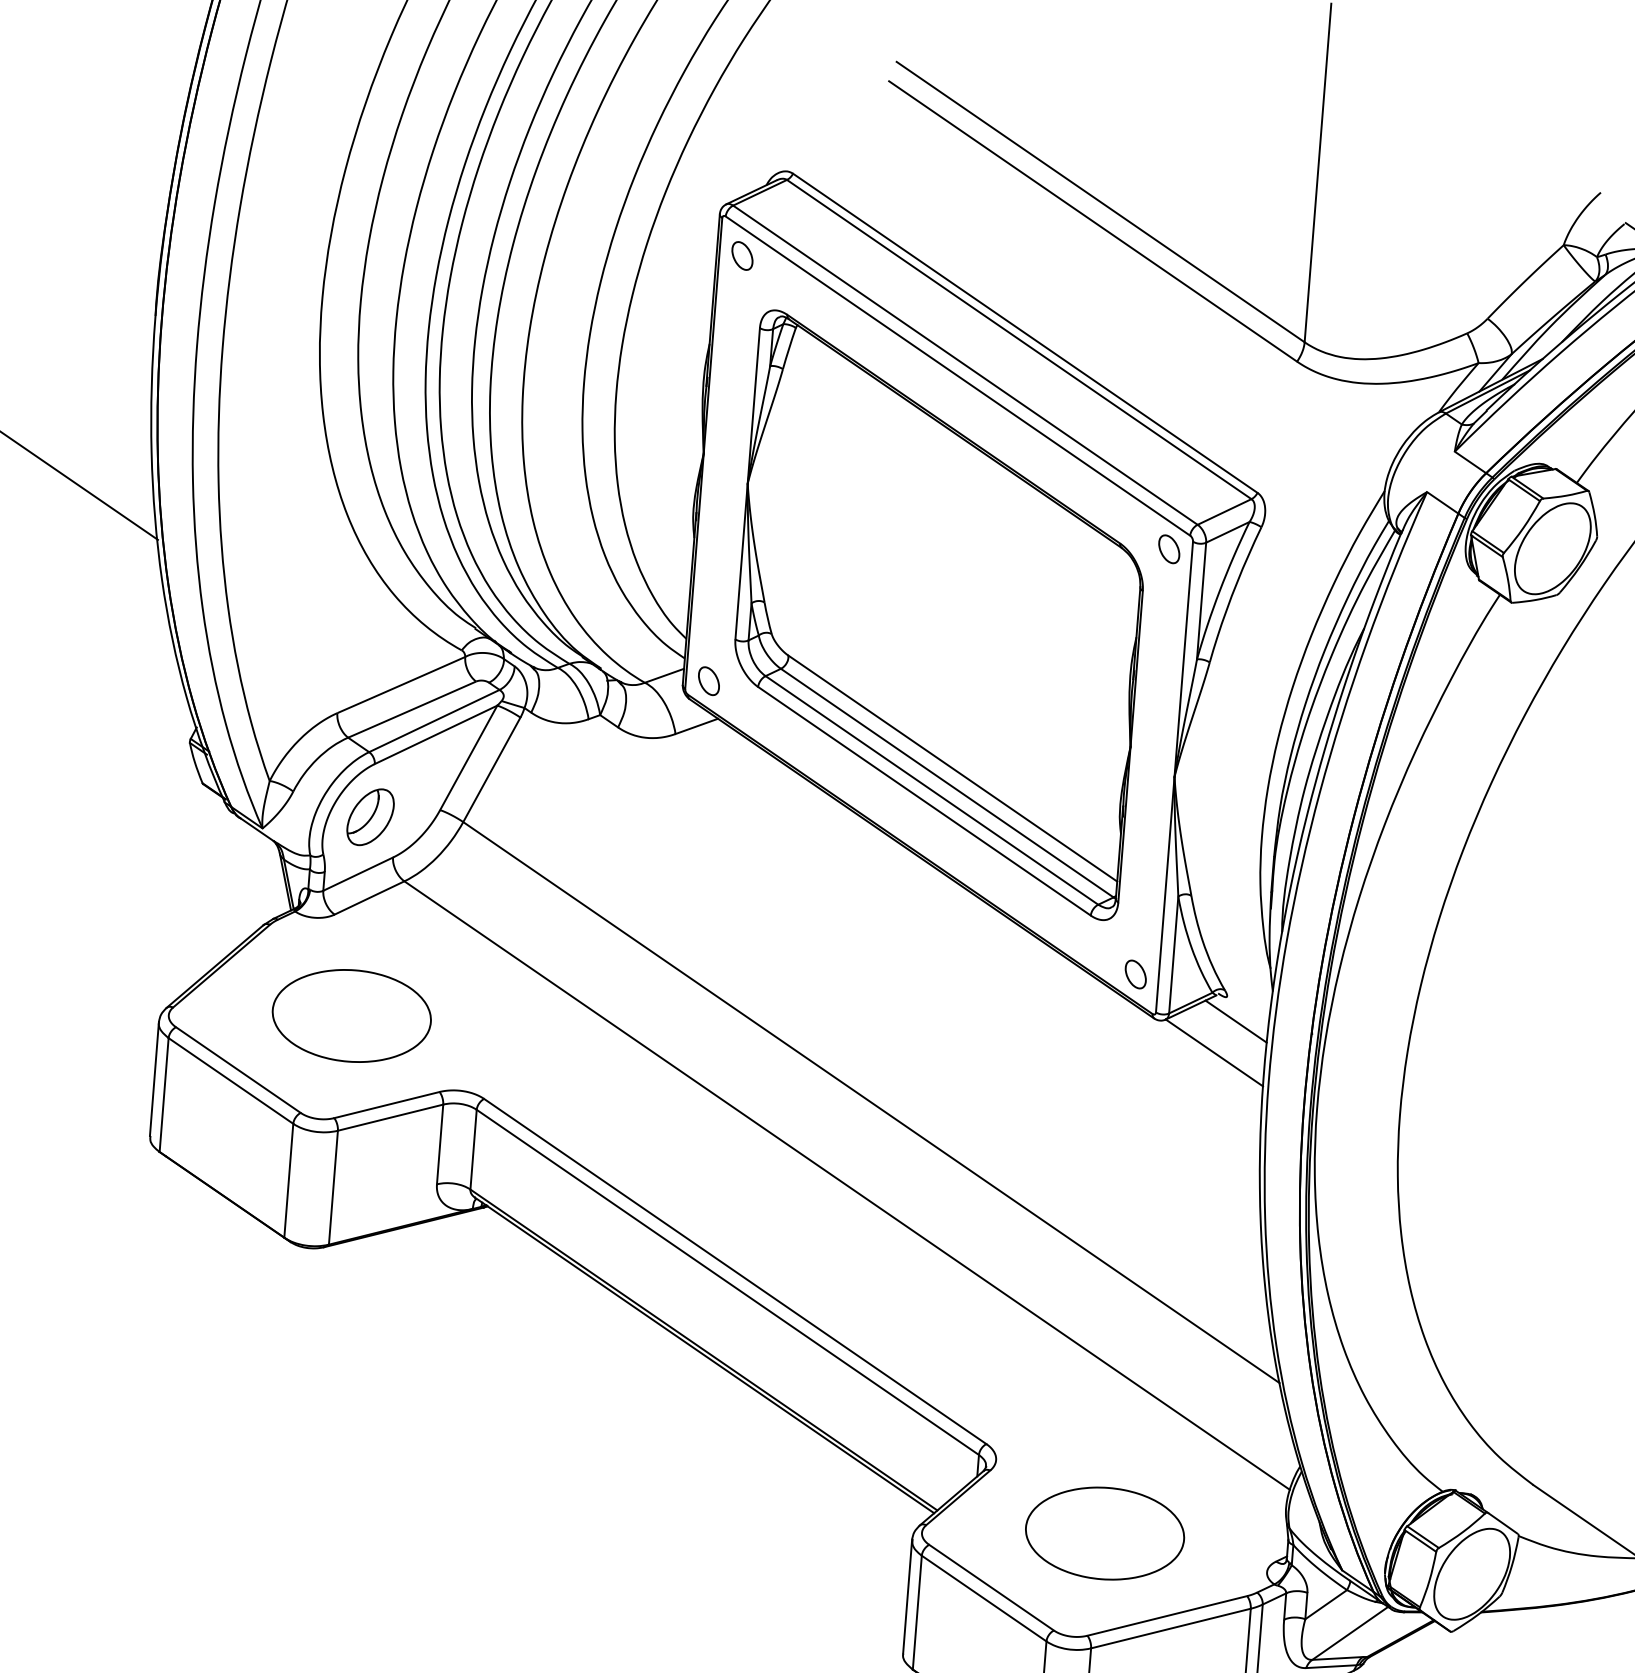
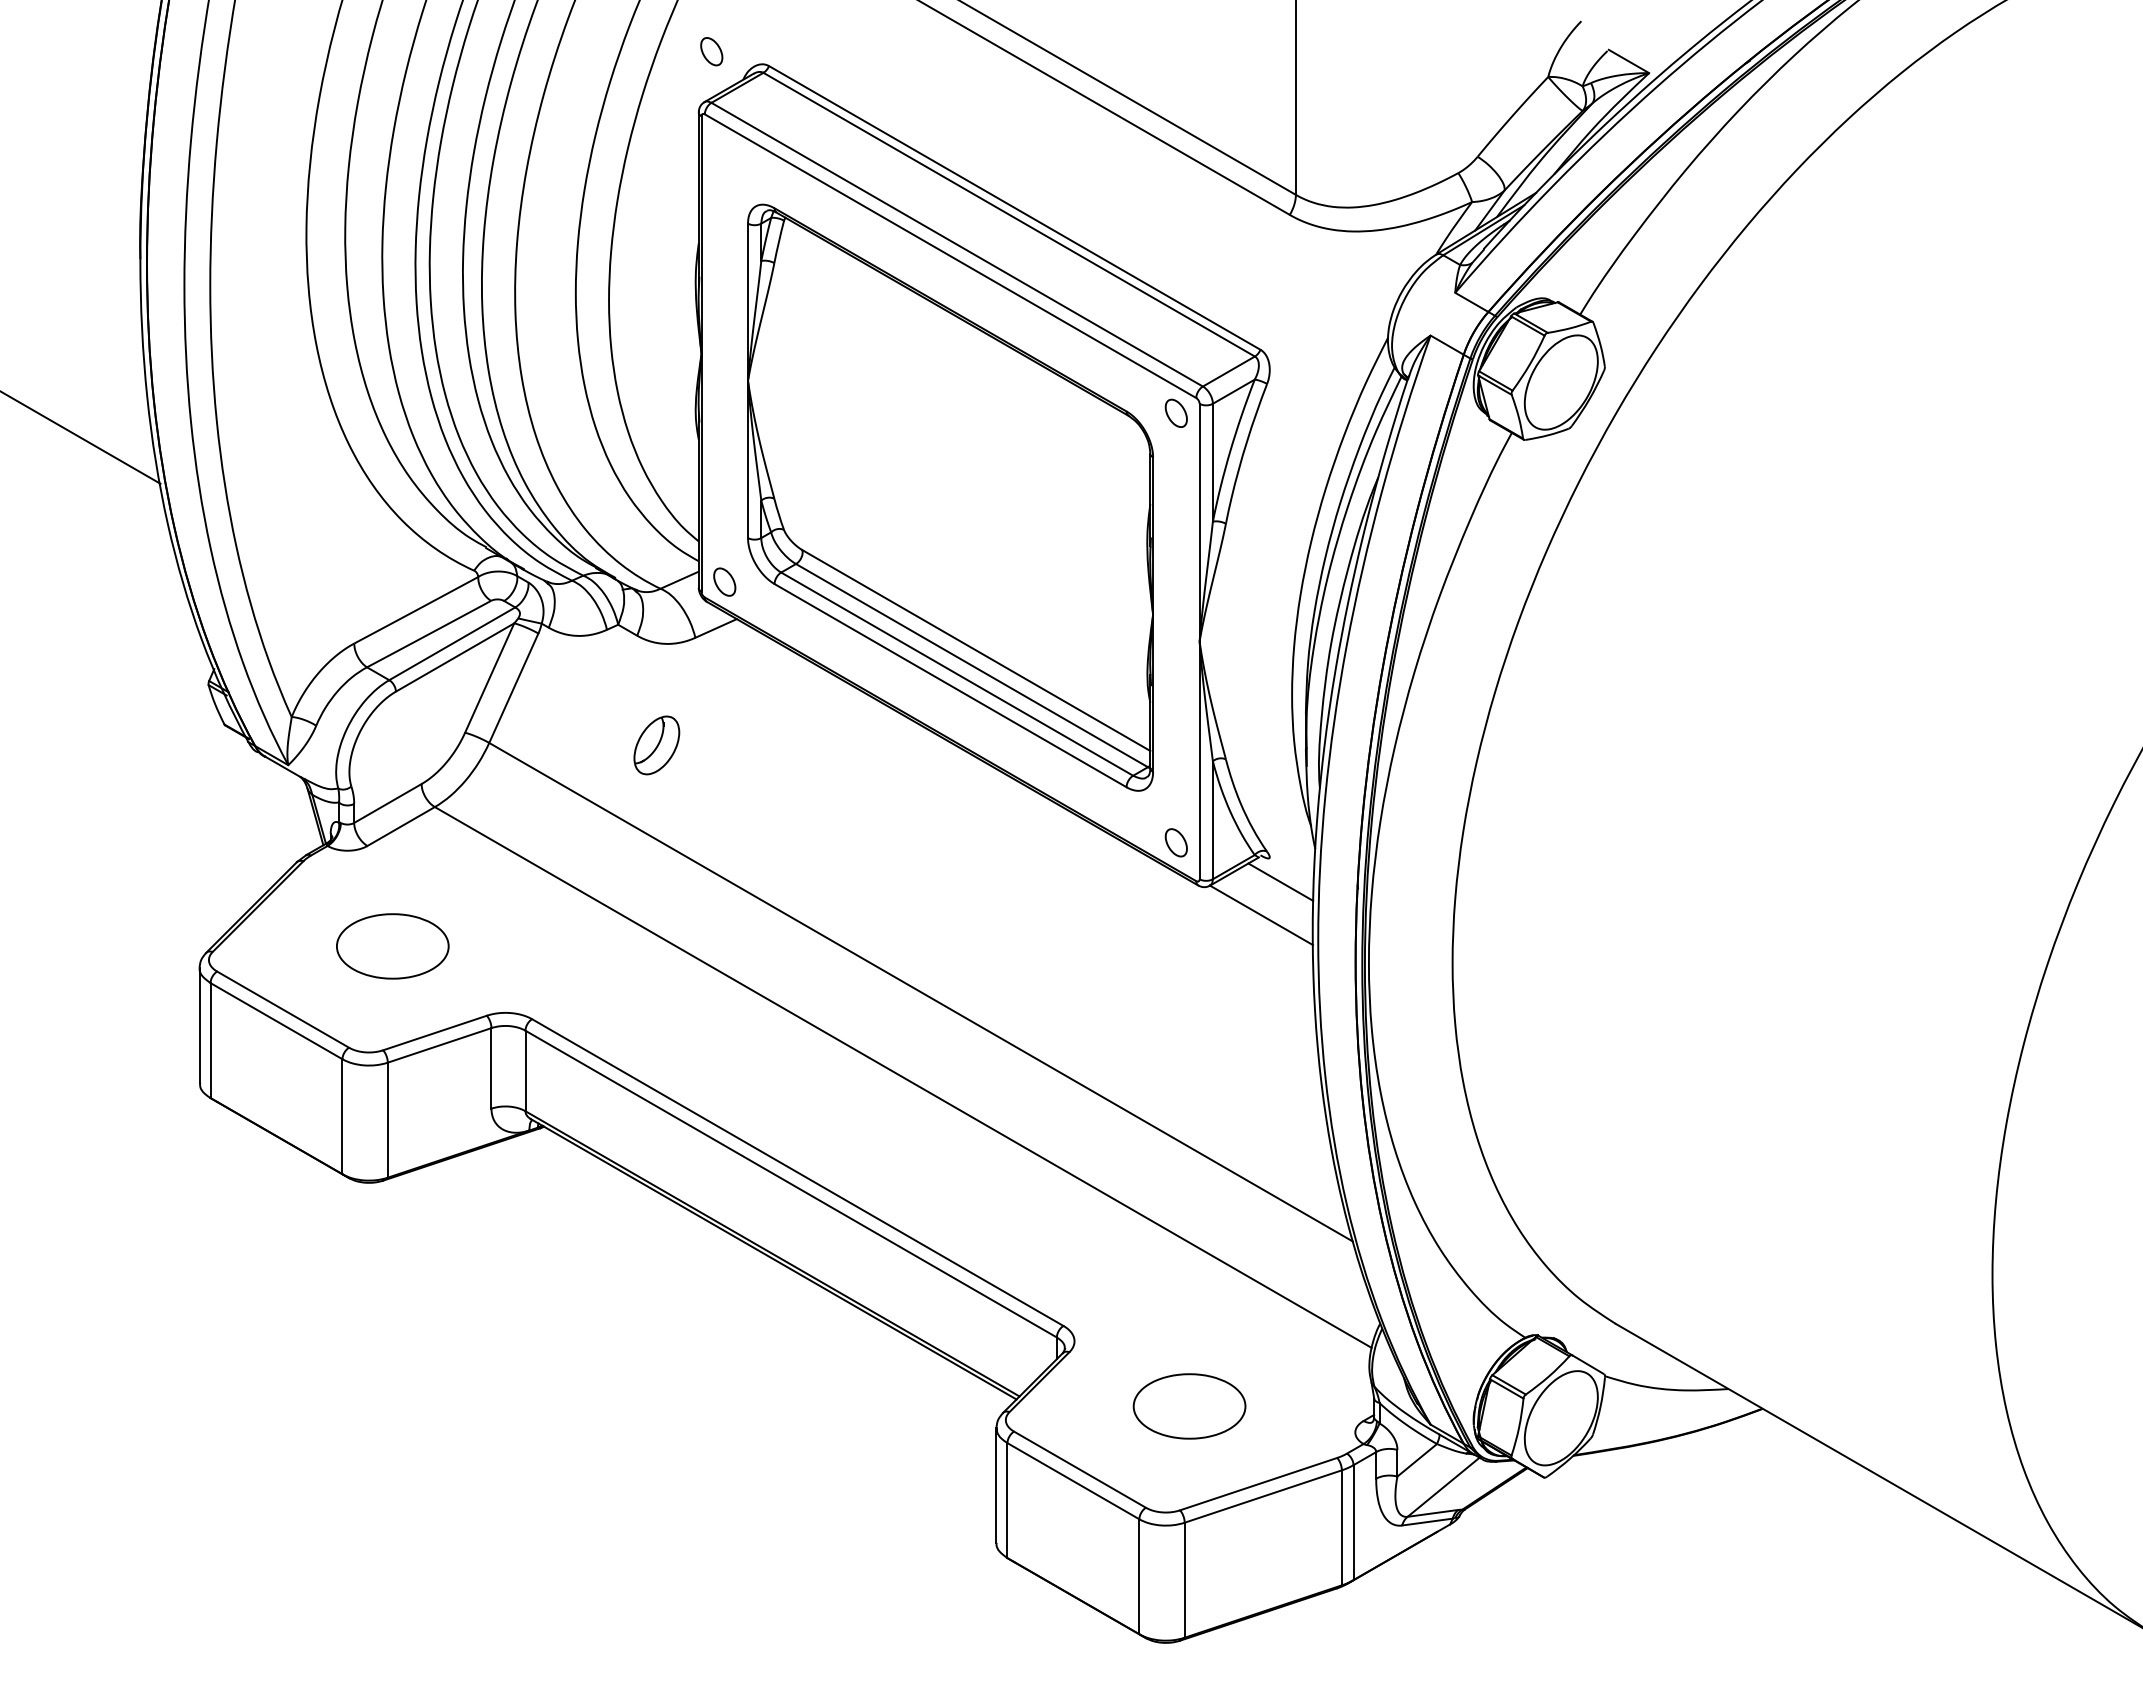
part: (742, 255) -> (711, 51), moved
part: (370, 817) -> (656, 745), moved
part: (351, 1016) -> (392, 946), size x0.7
part: (1104, 1533) -> (1189, 1406), size x0.7

